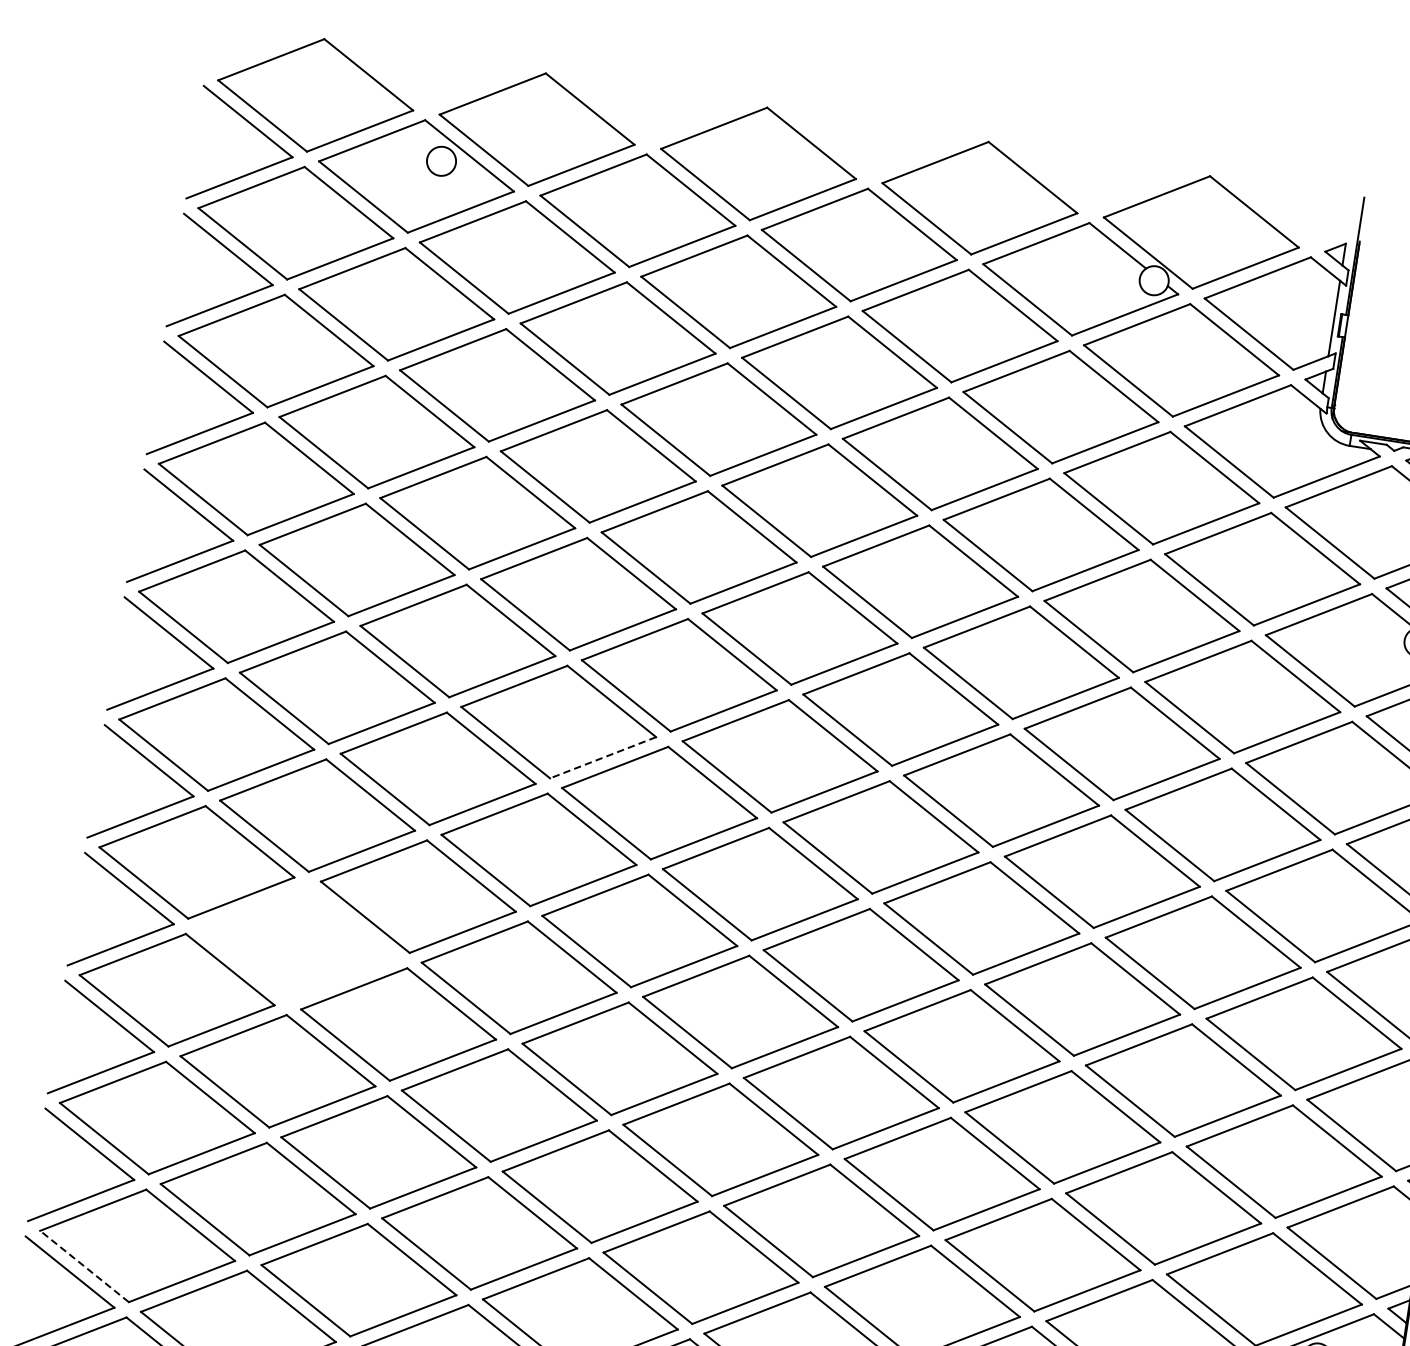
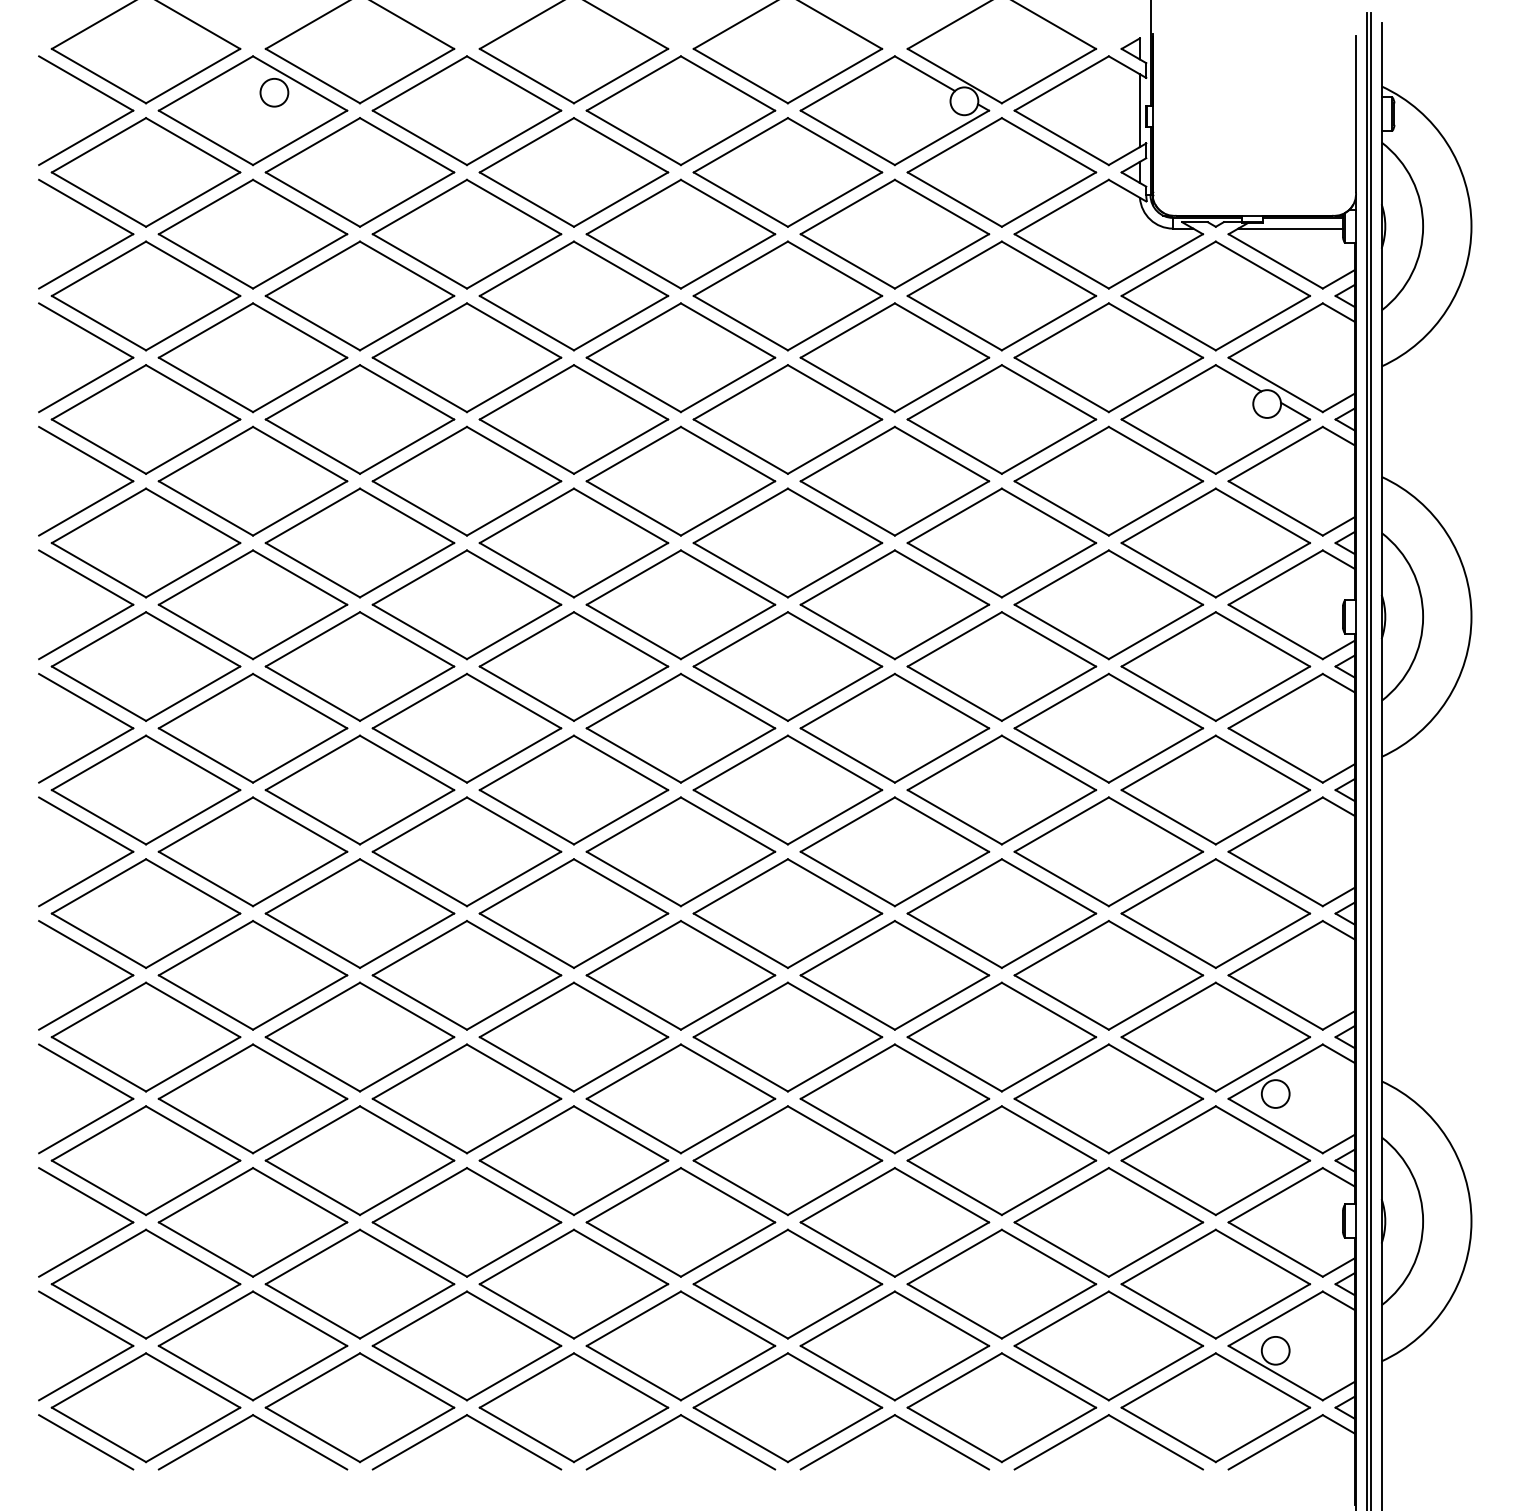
line: (602, 758) -> (513, 632), dashed -> solid
part: (297, 943) -> (252, 851), added
line: (84, 1266) -> (98, 1187), dashed -> solid

